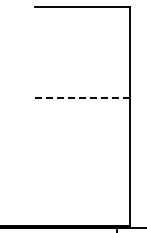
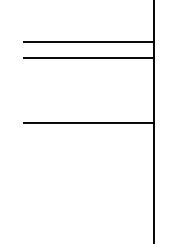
line: (82, 39) -> (89, 42), added
line: (82, 50) -> (89, 57), added
line: (82, 98) -> (89, 123), dashed -> solid

